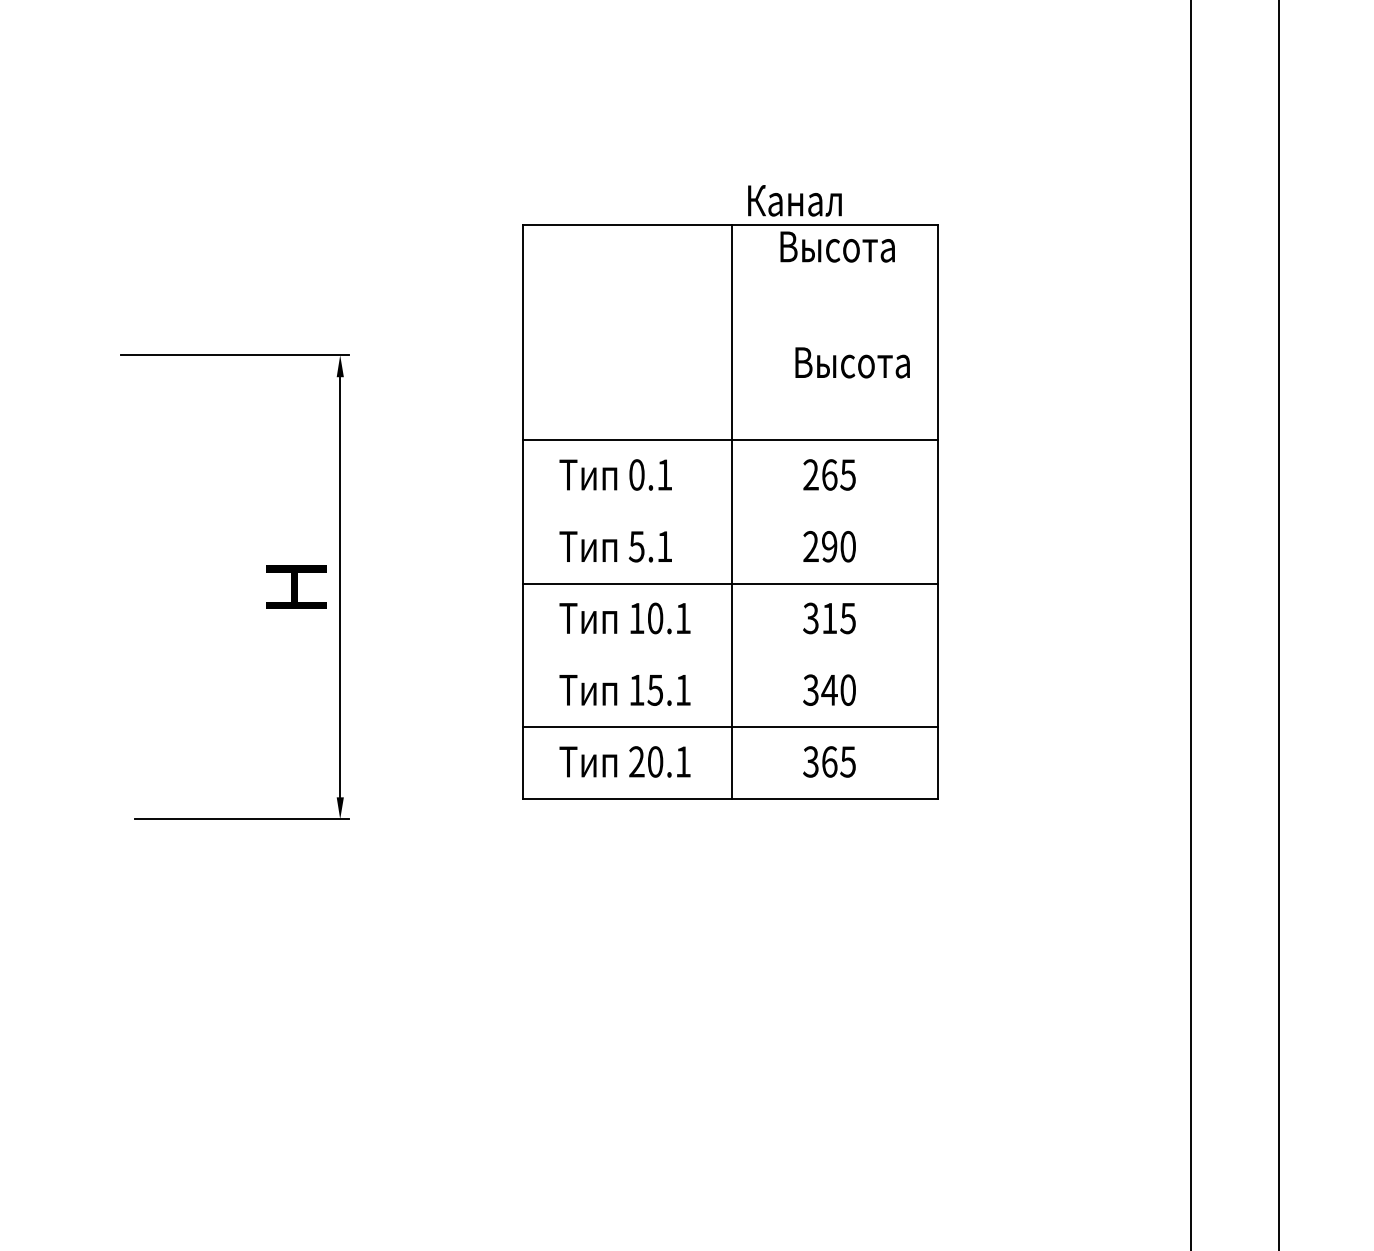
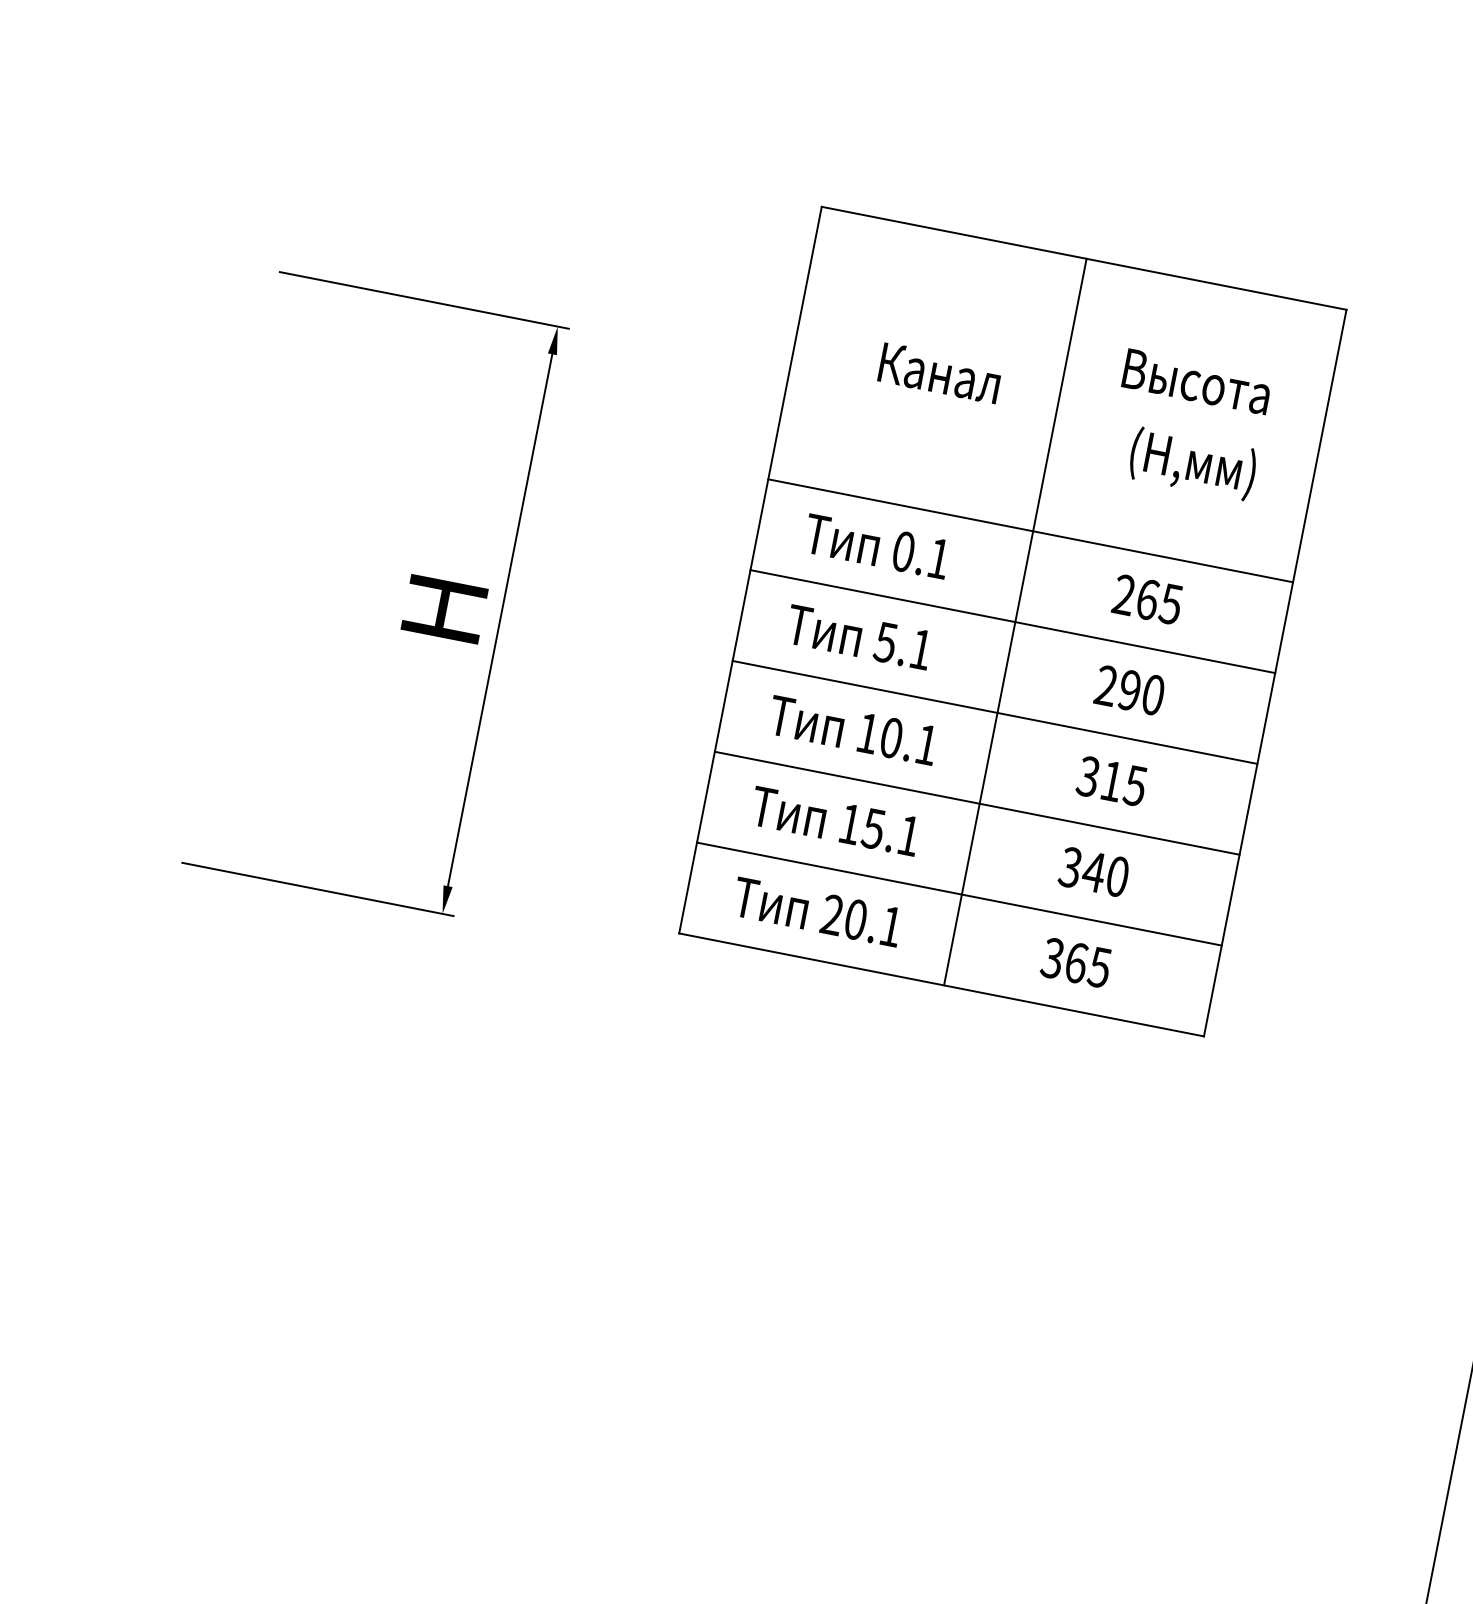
text: (794, 200) -> (939, 372), moved
text: (837, 246) -> (1196, 381), moved
text: (852, 364) -> (1204, 465), Высота -> (Н,мм)
line: (730, 511) -> (1013, 621), added
line: (730, 655) -> (977, 803), added

